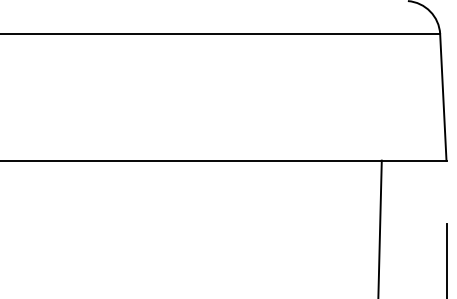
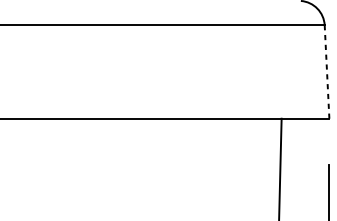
line: (443, 96) -> (327, 71), solid -> dashed

